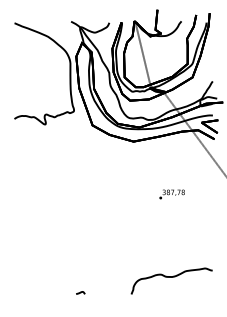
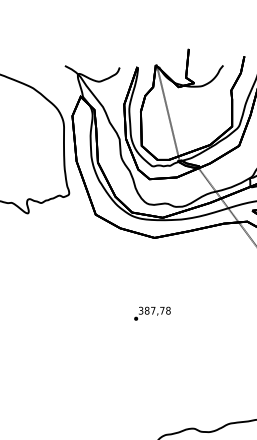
text: (171, 194) -> (151, 313), moved

